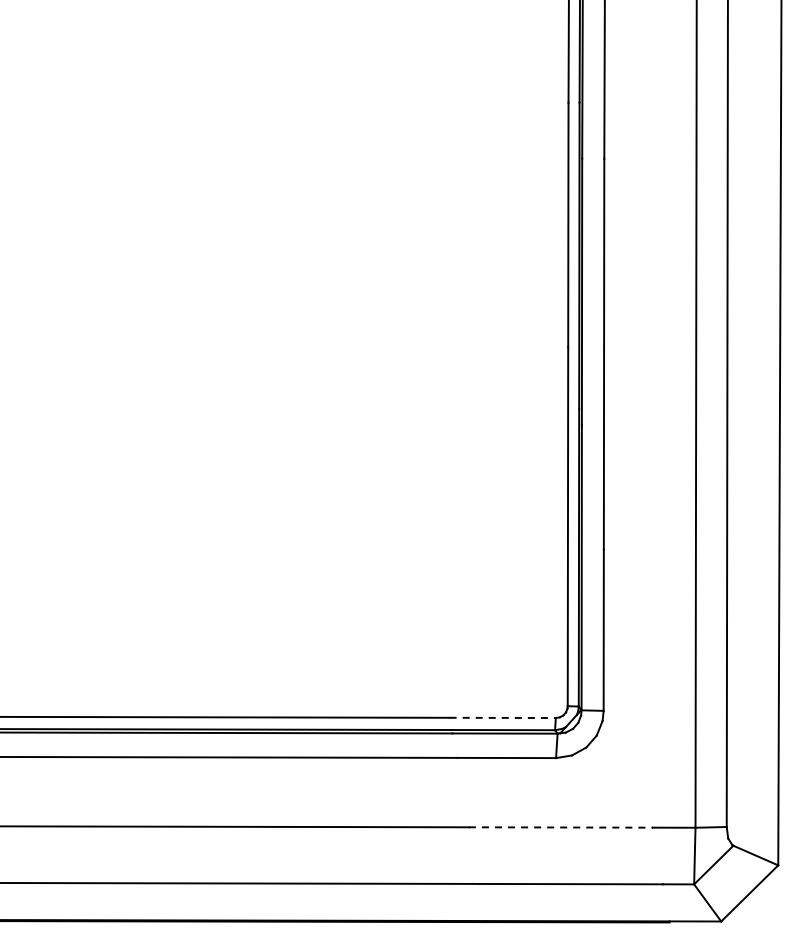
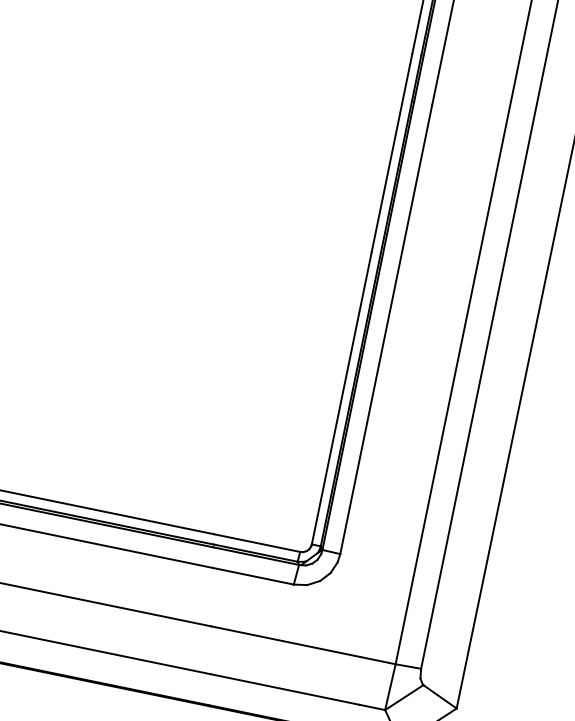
line: (503, 717) -> (257, 542), dashed -> solid
line: (560, 827) -> (285, 641), dashed -> solid

